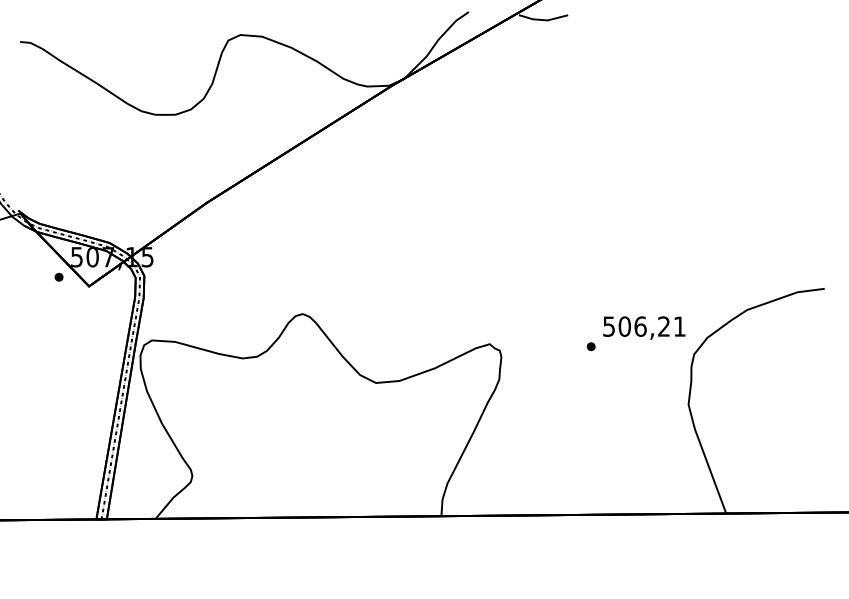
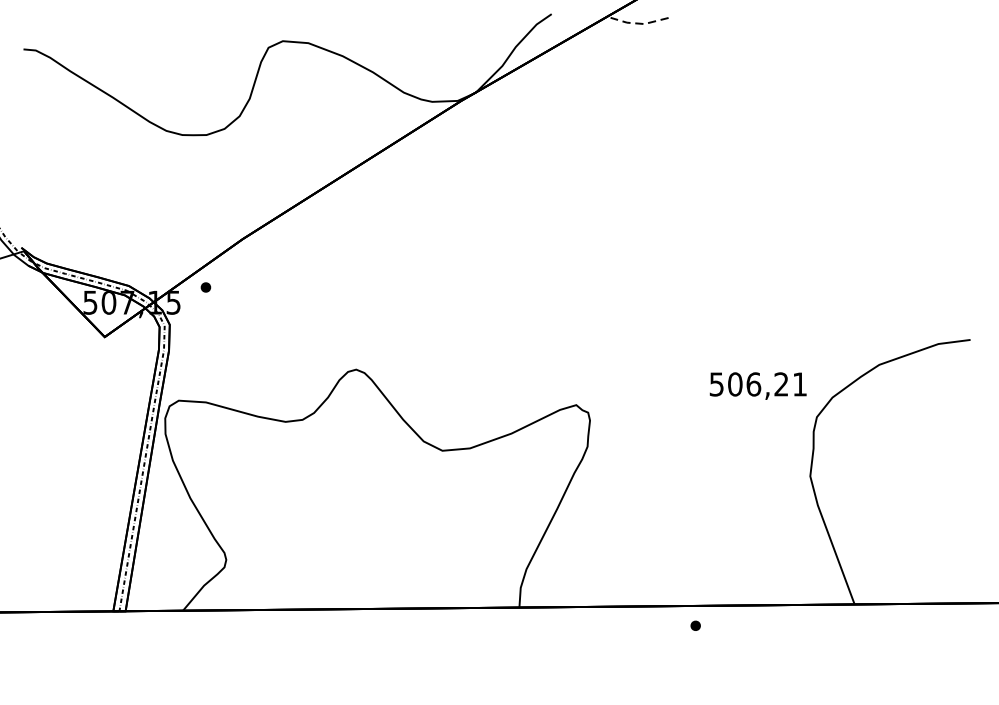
line: (543, 20) -> (639, 24), solid -> dashed
part: (58, 276) -> (205, 286), moved
part: (590, 346) -> (694, 625), moved

